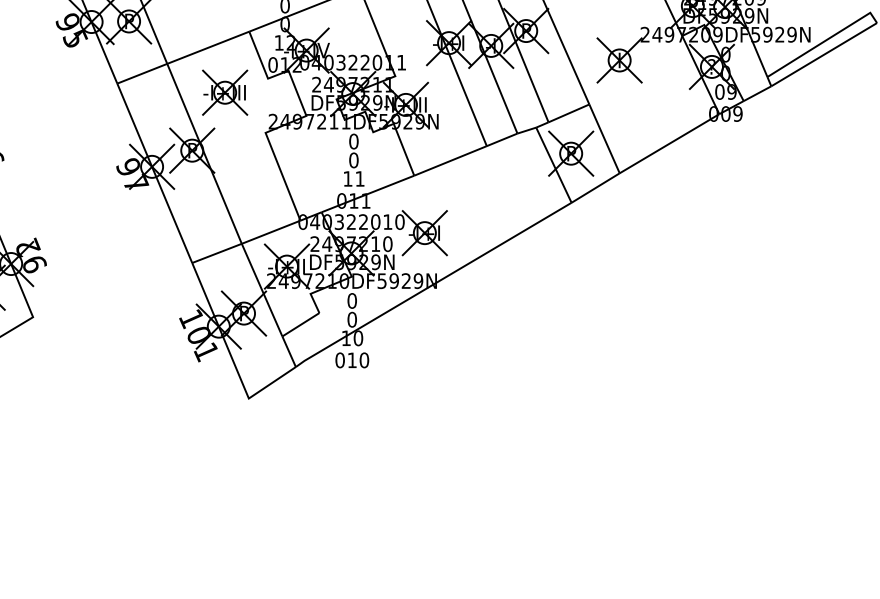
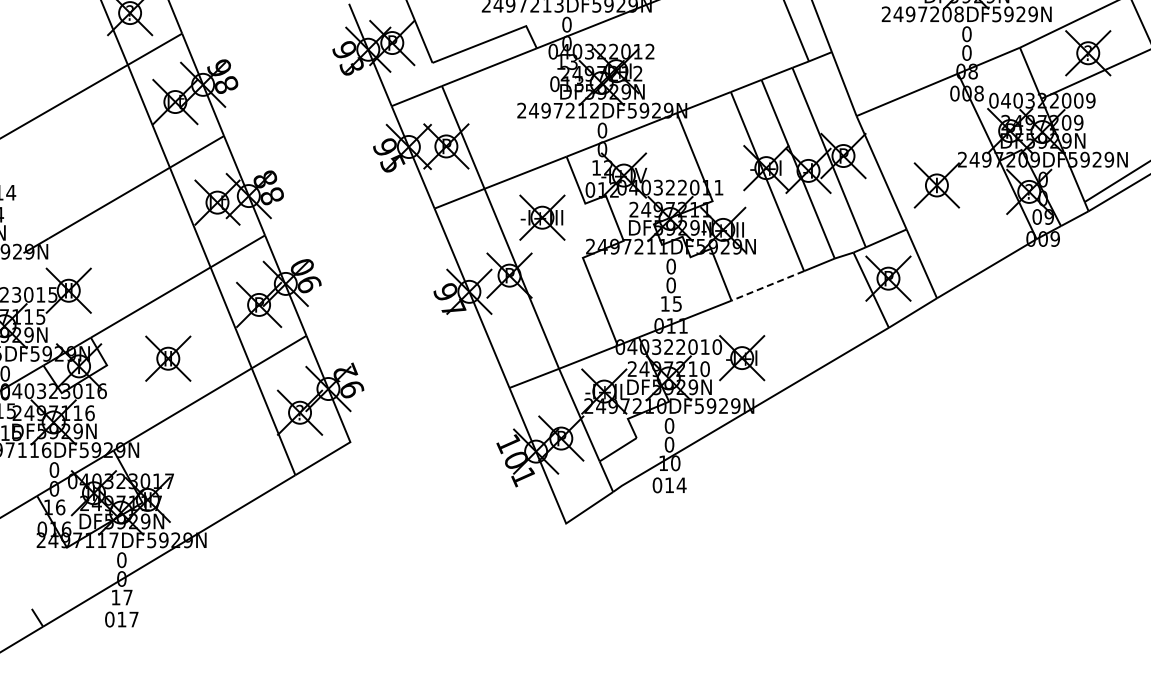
line: (450, 161) -> (767, 286), solid -> dashed
text: (359, 178) -> (676, 303), 11 -> 15
text: (364, 360) -> (681, 485), 010 -> 014

